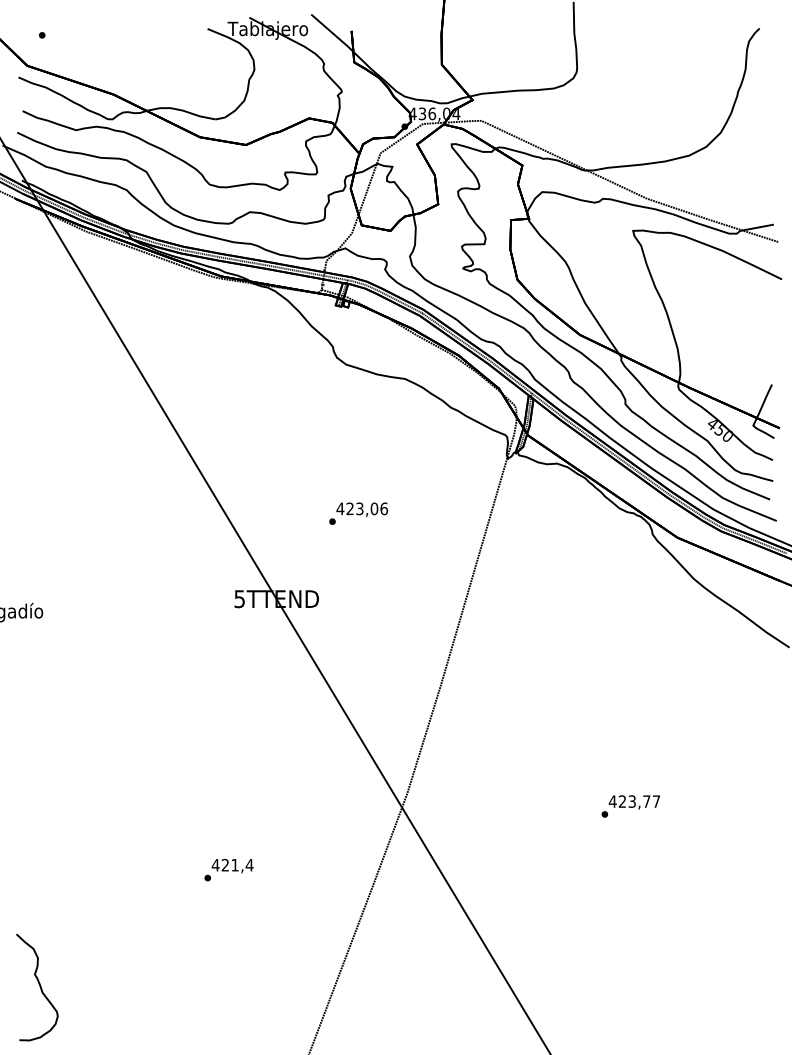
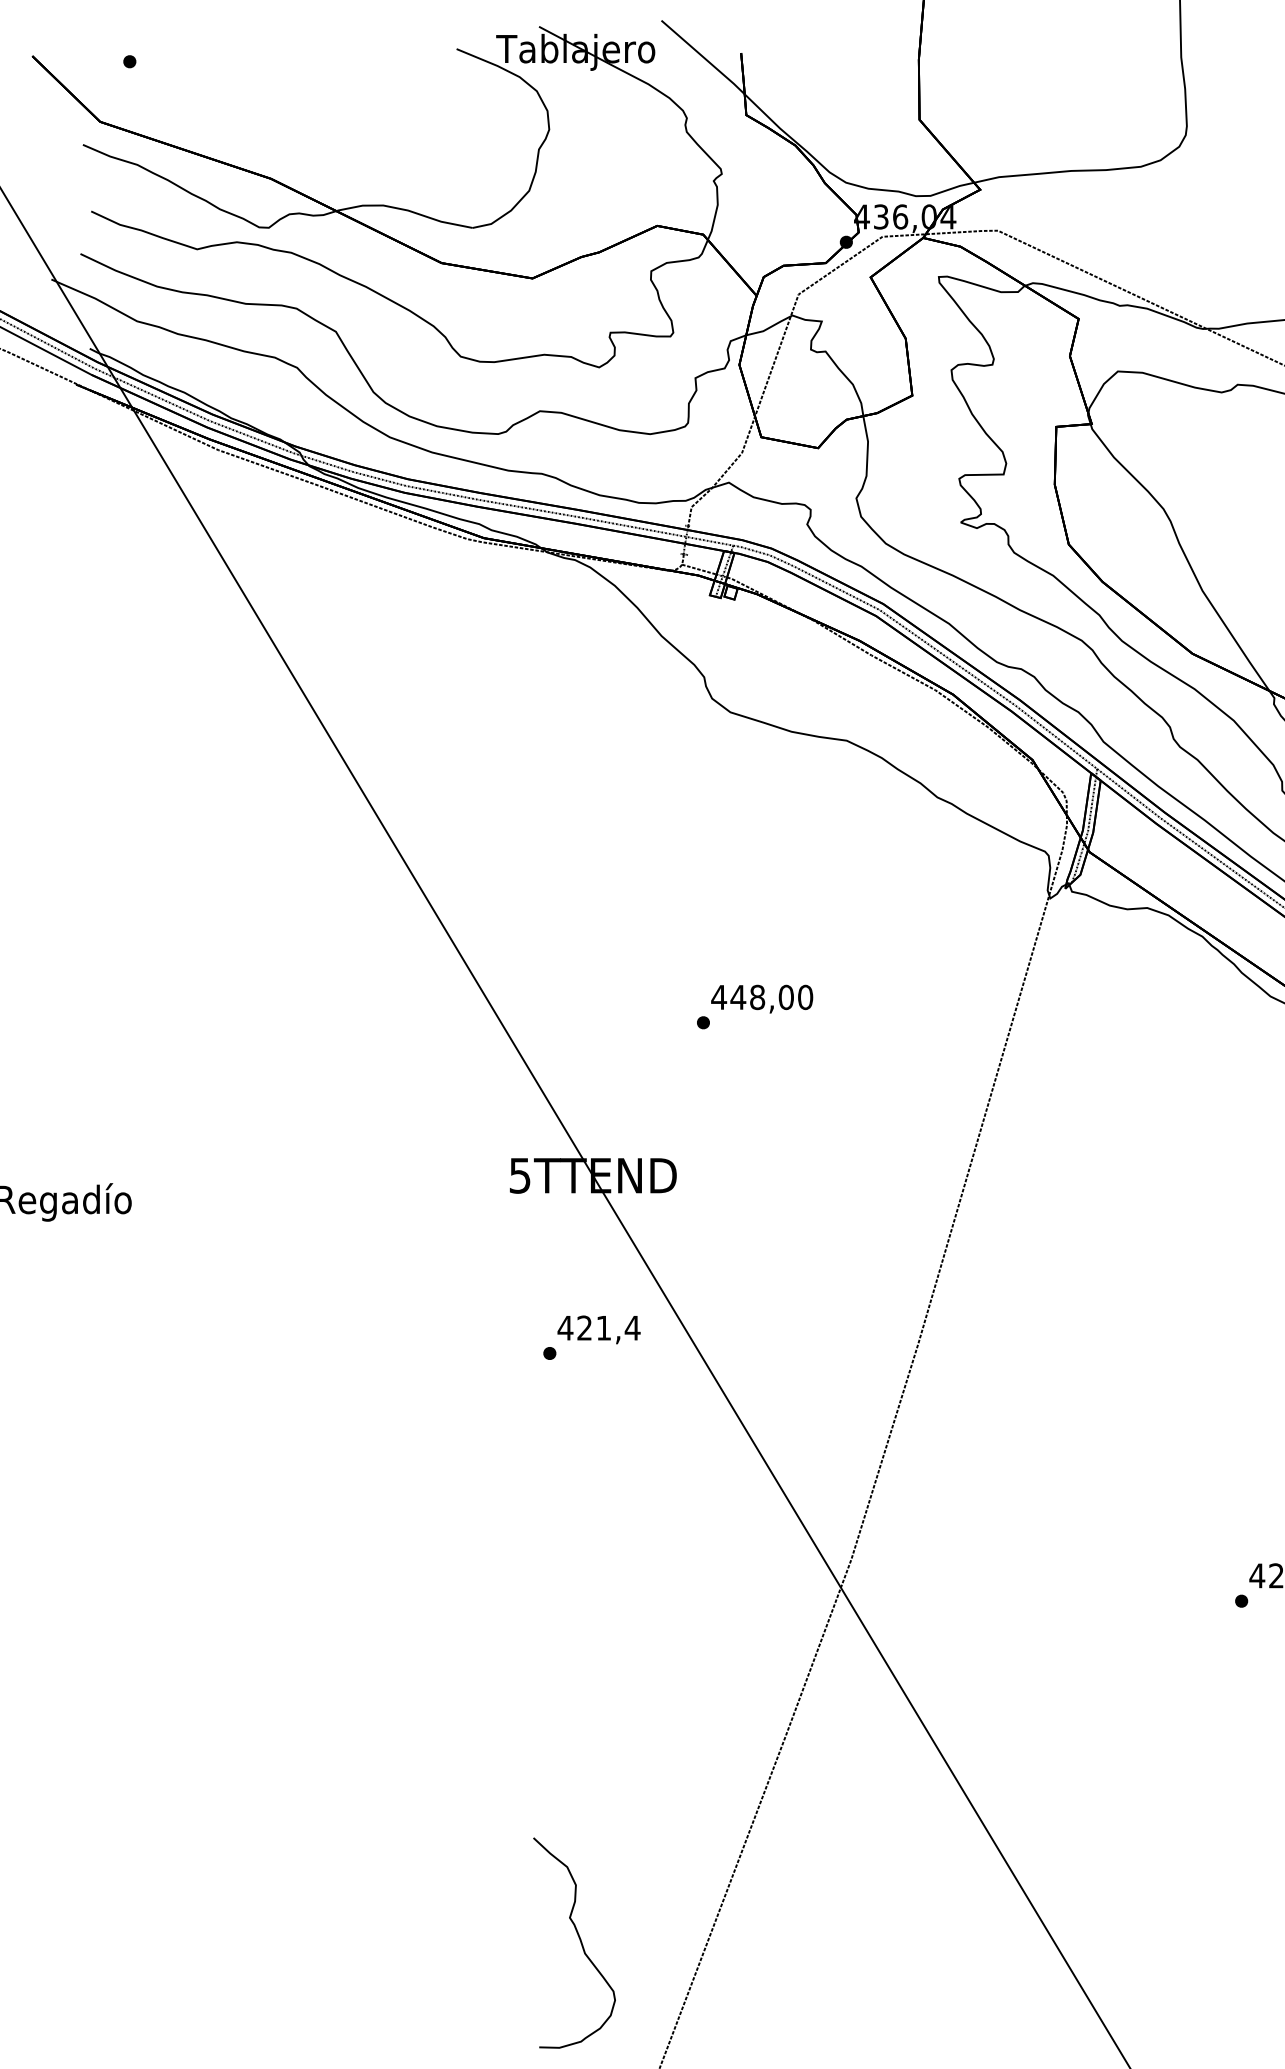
text: (367, 508) -> (772, 996), 423,06 -> 448,00
text: (228, 869) -> (590, 1336), moved
part: (37, 987) -> (574, 1943), moved

